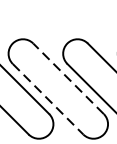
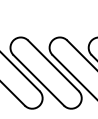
line: (68, 78) -> (53, 65), dashed -> solid
line: (47, 99) -> (38, 80), dashed -> solid

